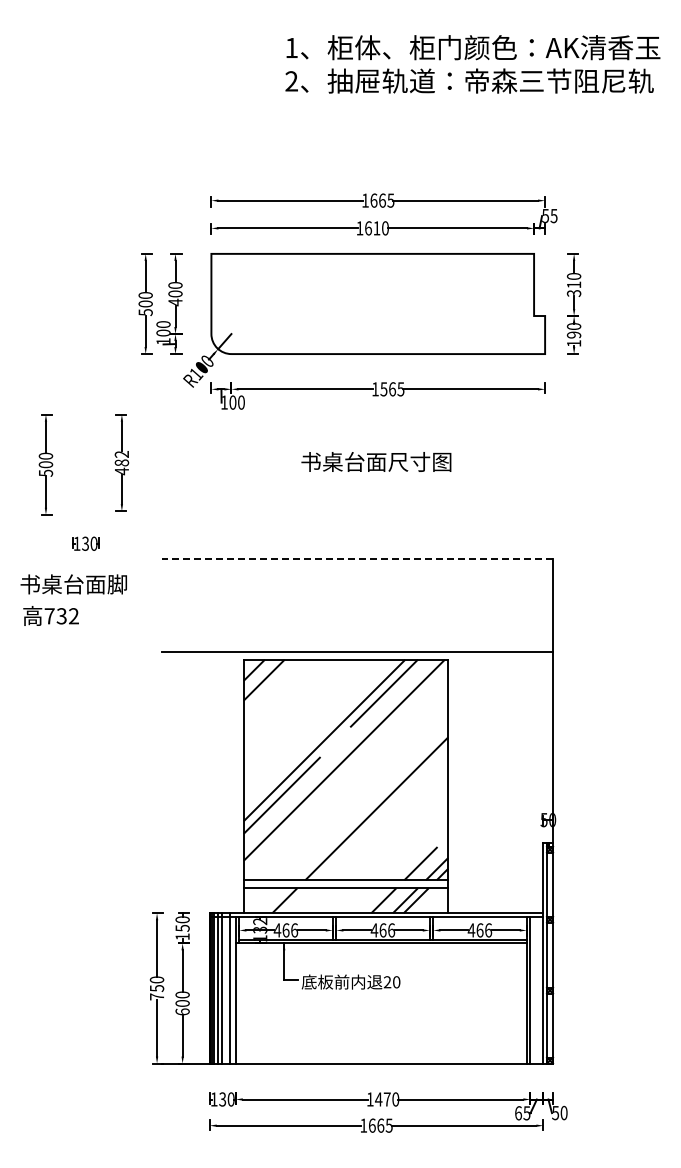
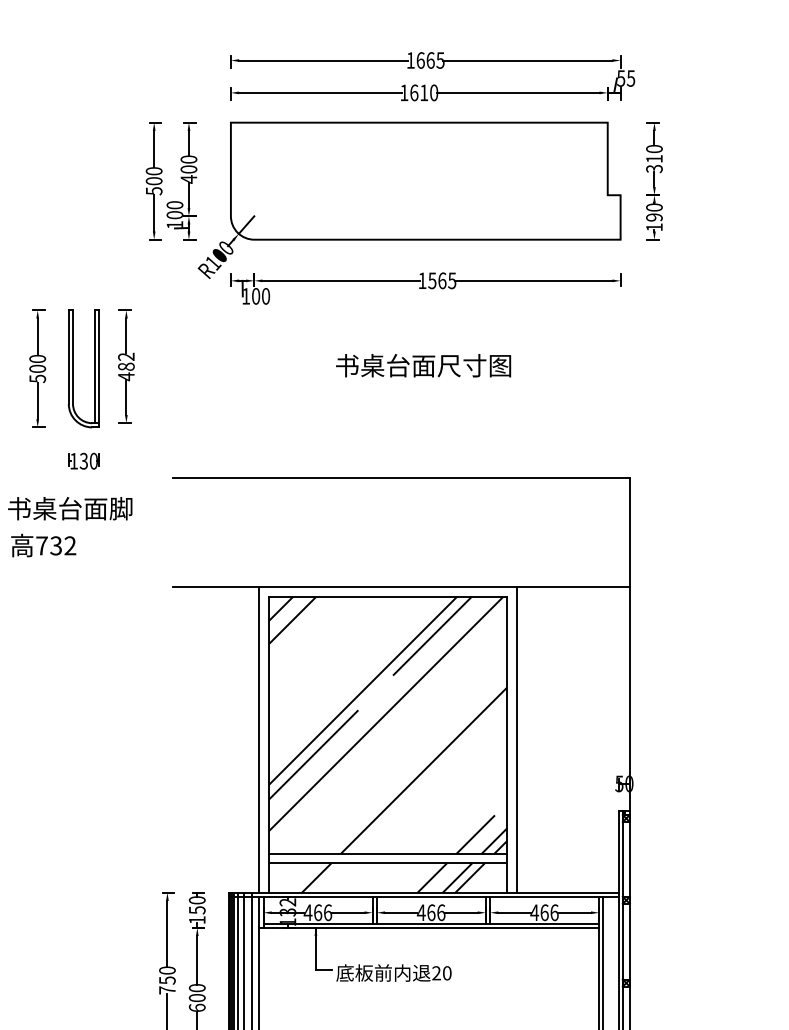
part: (76, 464) -> (73, 368), added
line: (357, 558) -> (401, 478), dashed -> solid
line: (235, 782) -> (259, 740), added
line: (456, 782) -> (517, 740), added

